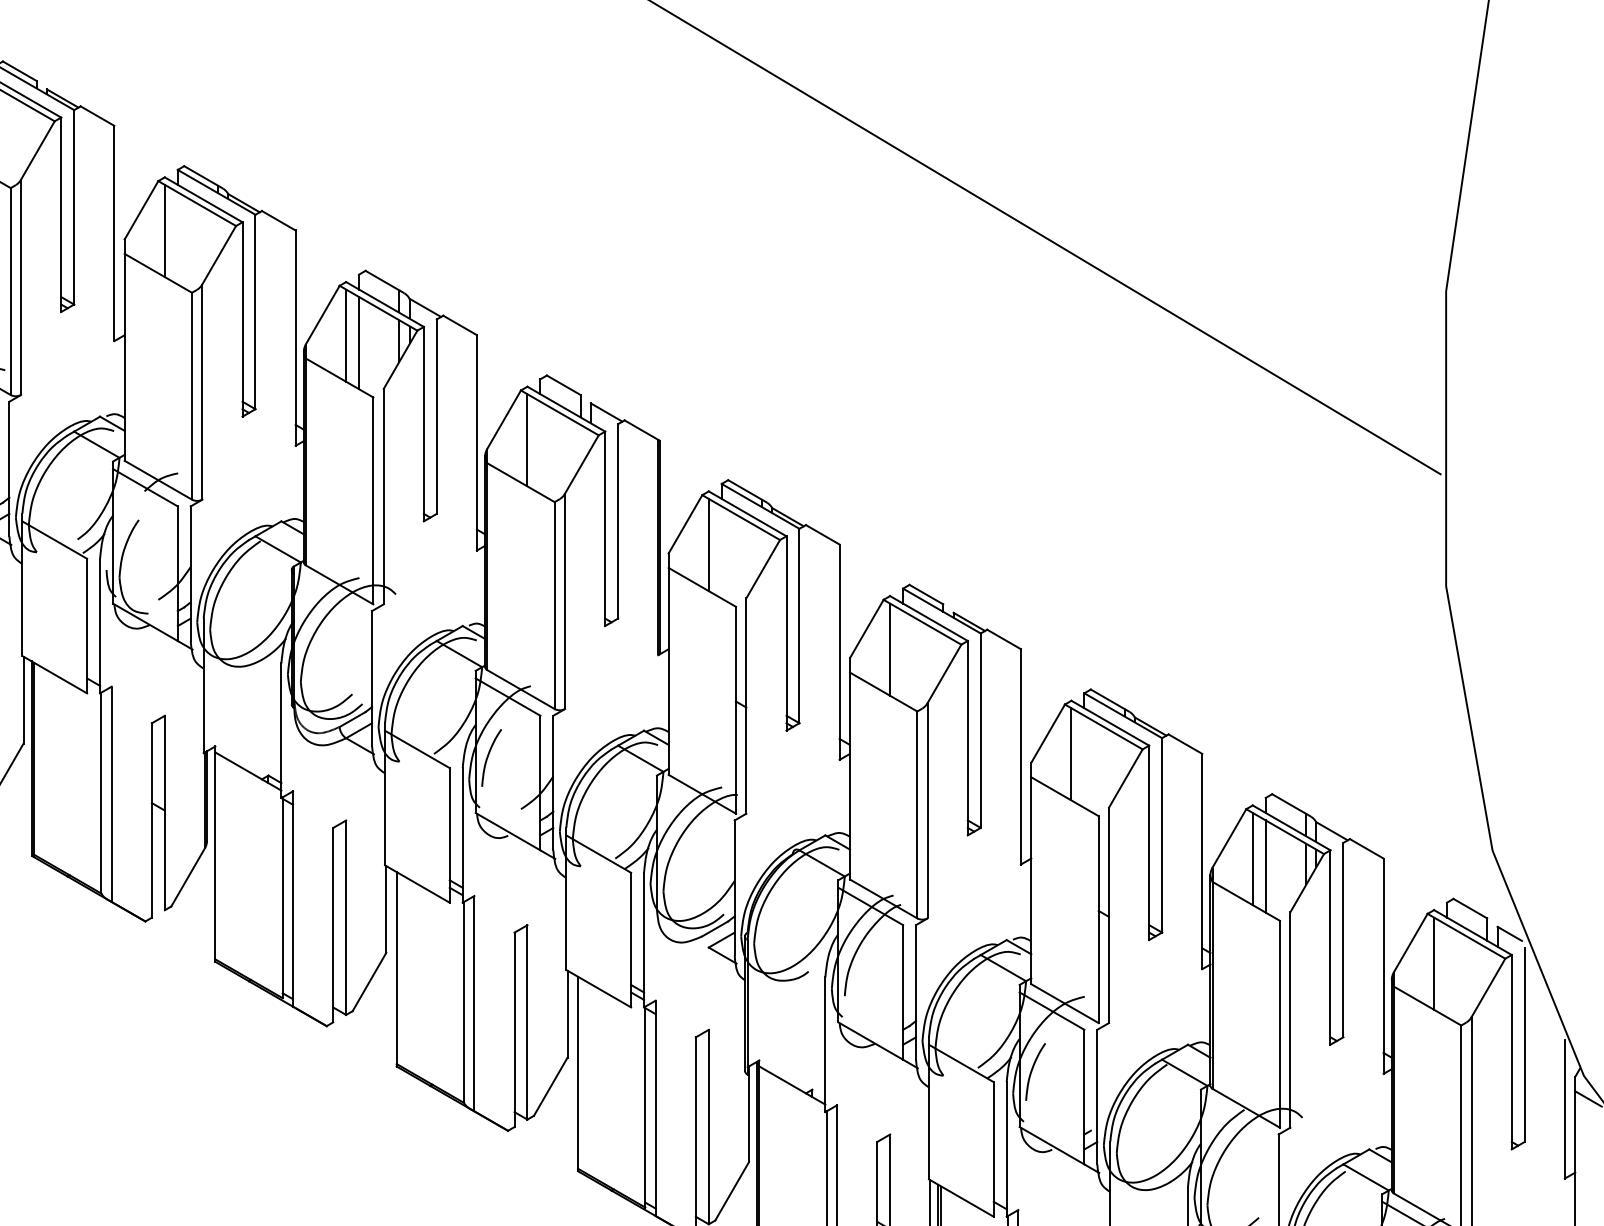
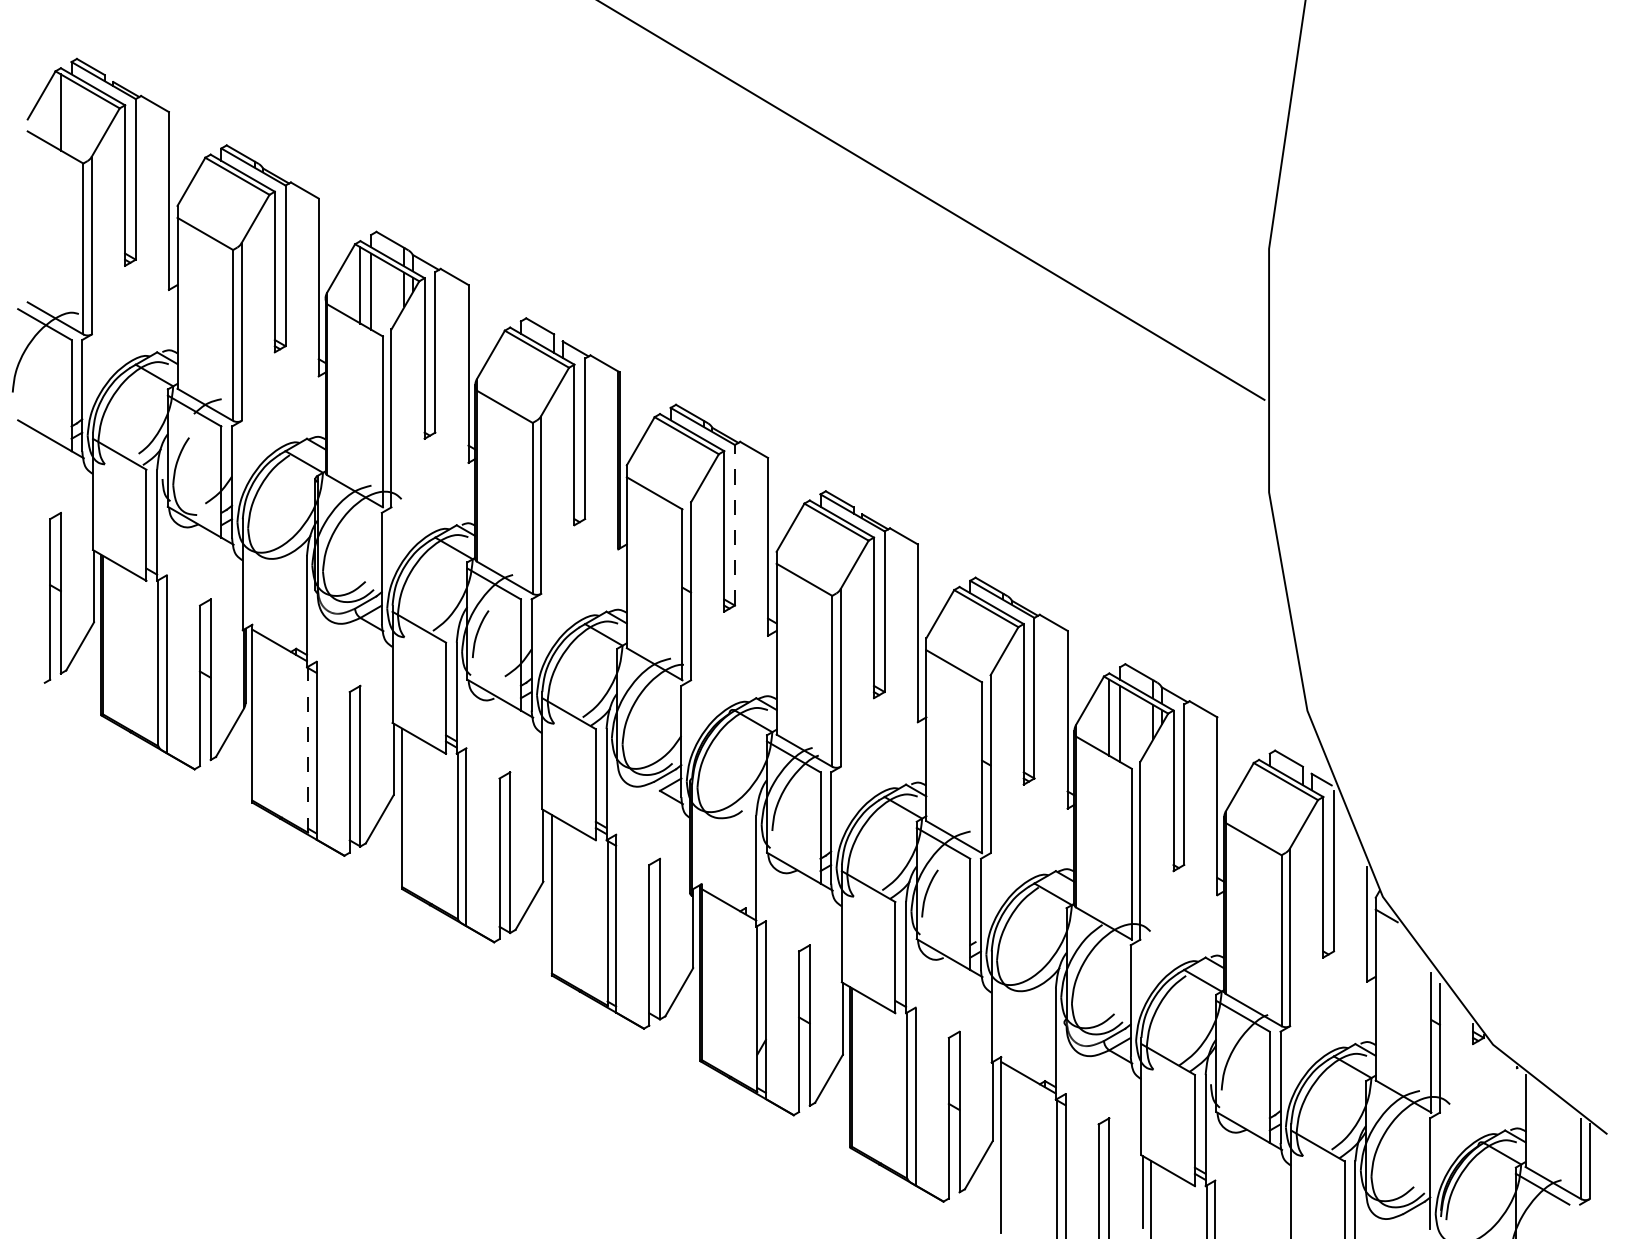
line: (164, 230) -> (210, 198), removed
line: (527, 439) -> (510, 371), removed
line: (709, 545) -> (660, 458), removed
line: (798, 625) -> (734, 524), solid -> dashed
line: (889, 649) -> (809, 544), removed
line: (1071, 754) -> (959, 631), removed
line: (283, 897) -> (308, 749), solid -> dashed
line: (1434, 964) -> (1259, 804), removed

